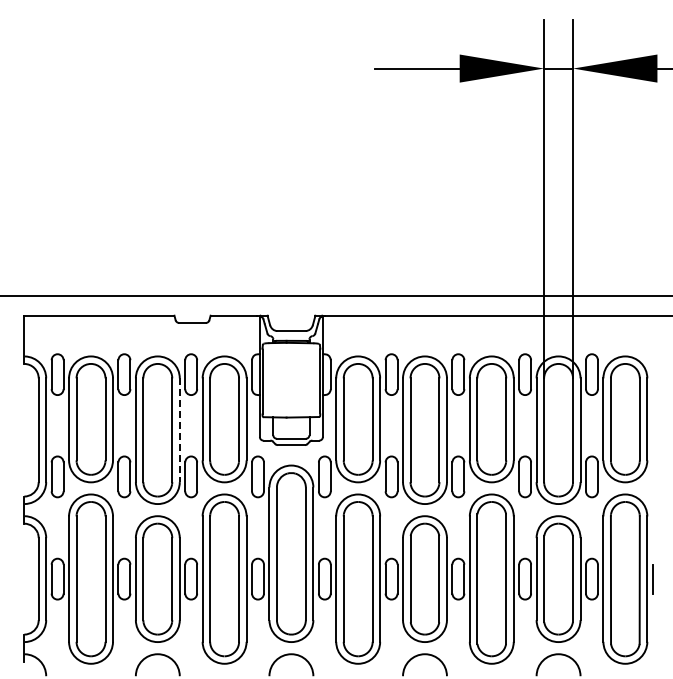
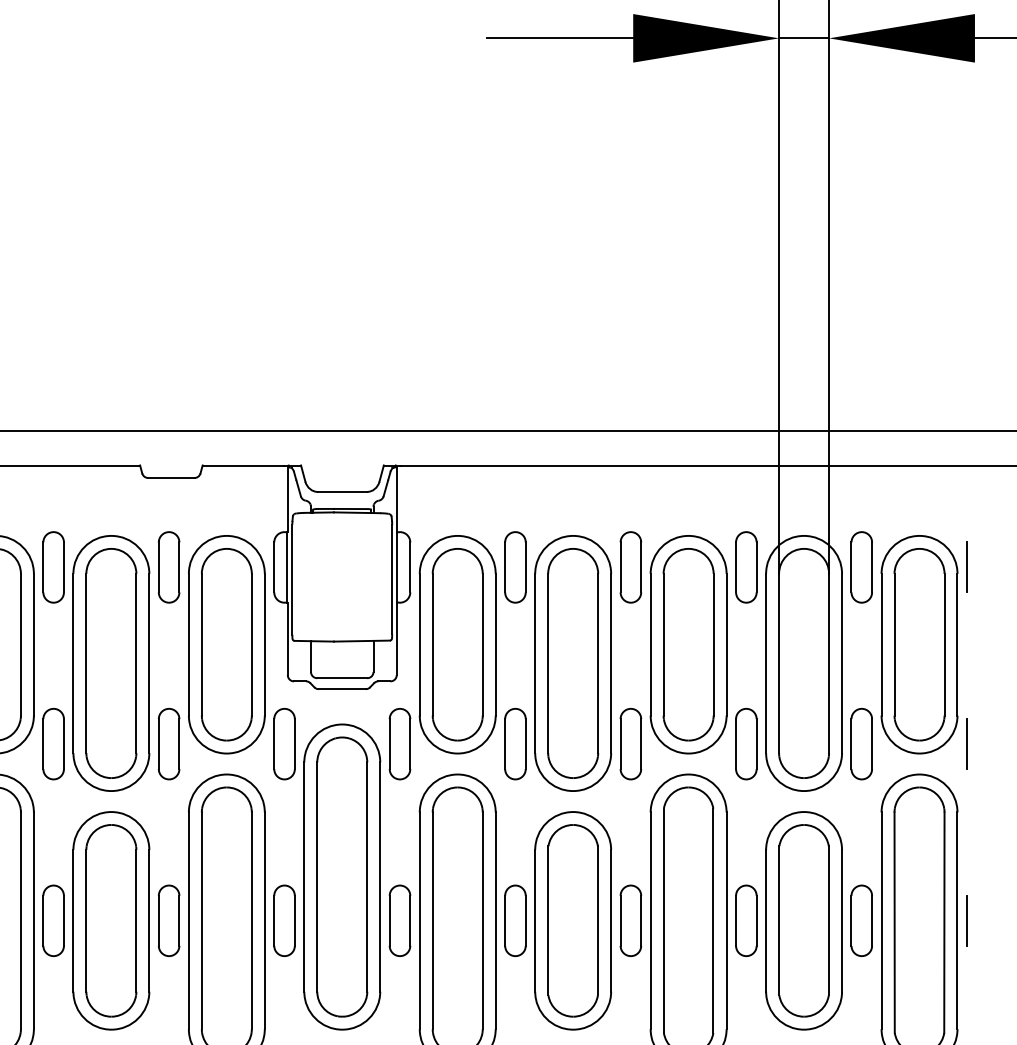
line: (652, 374) -> (966, 567), added
line: (179, 430) -> (148, 663), dashed -> solid
line: (652, 476) -> (966, 743), added

